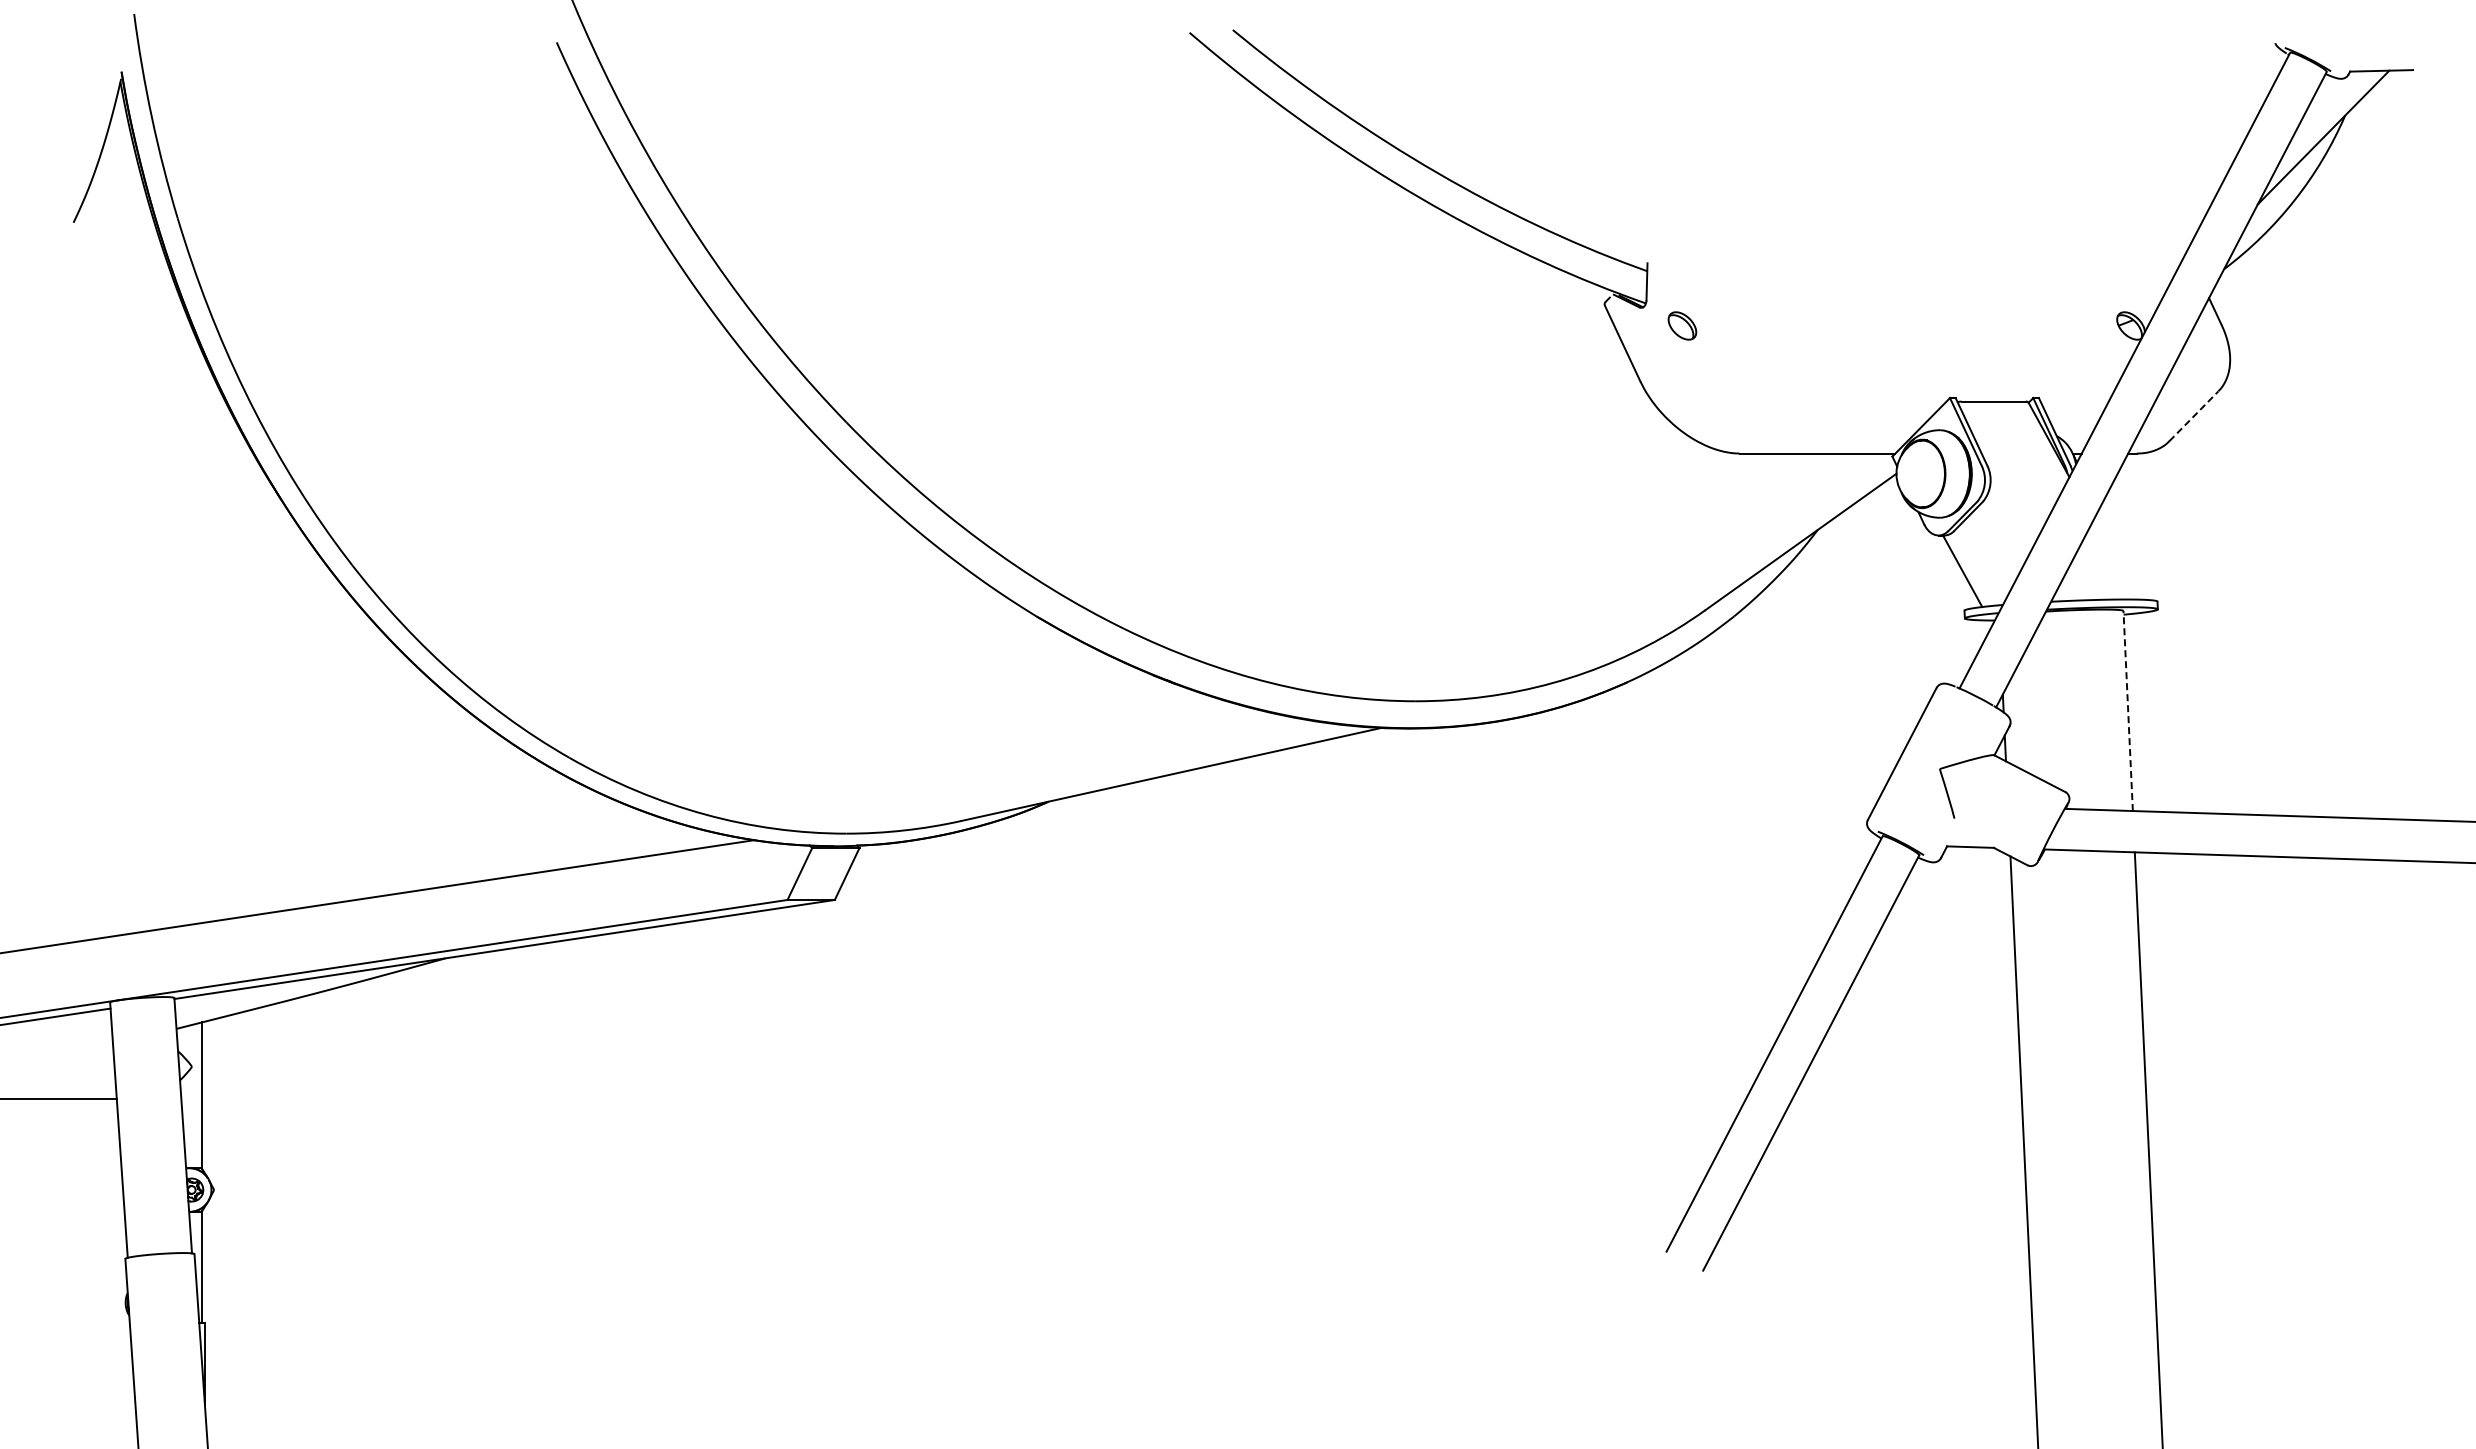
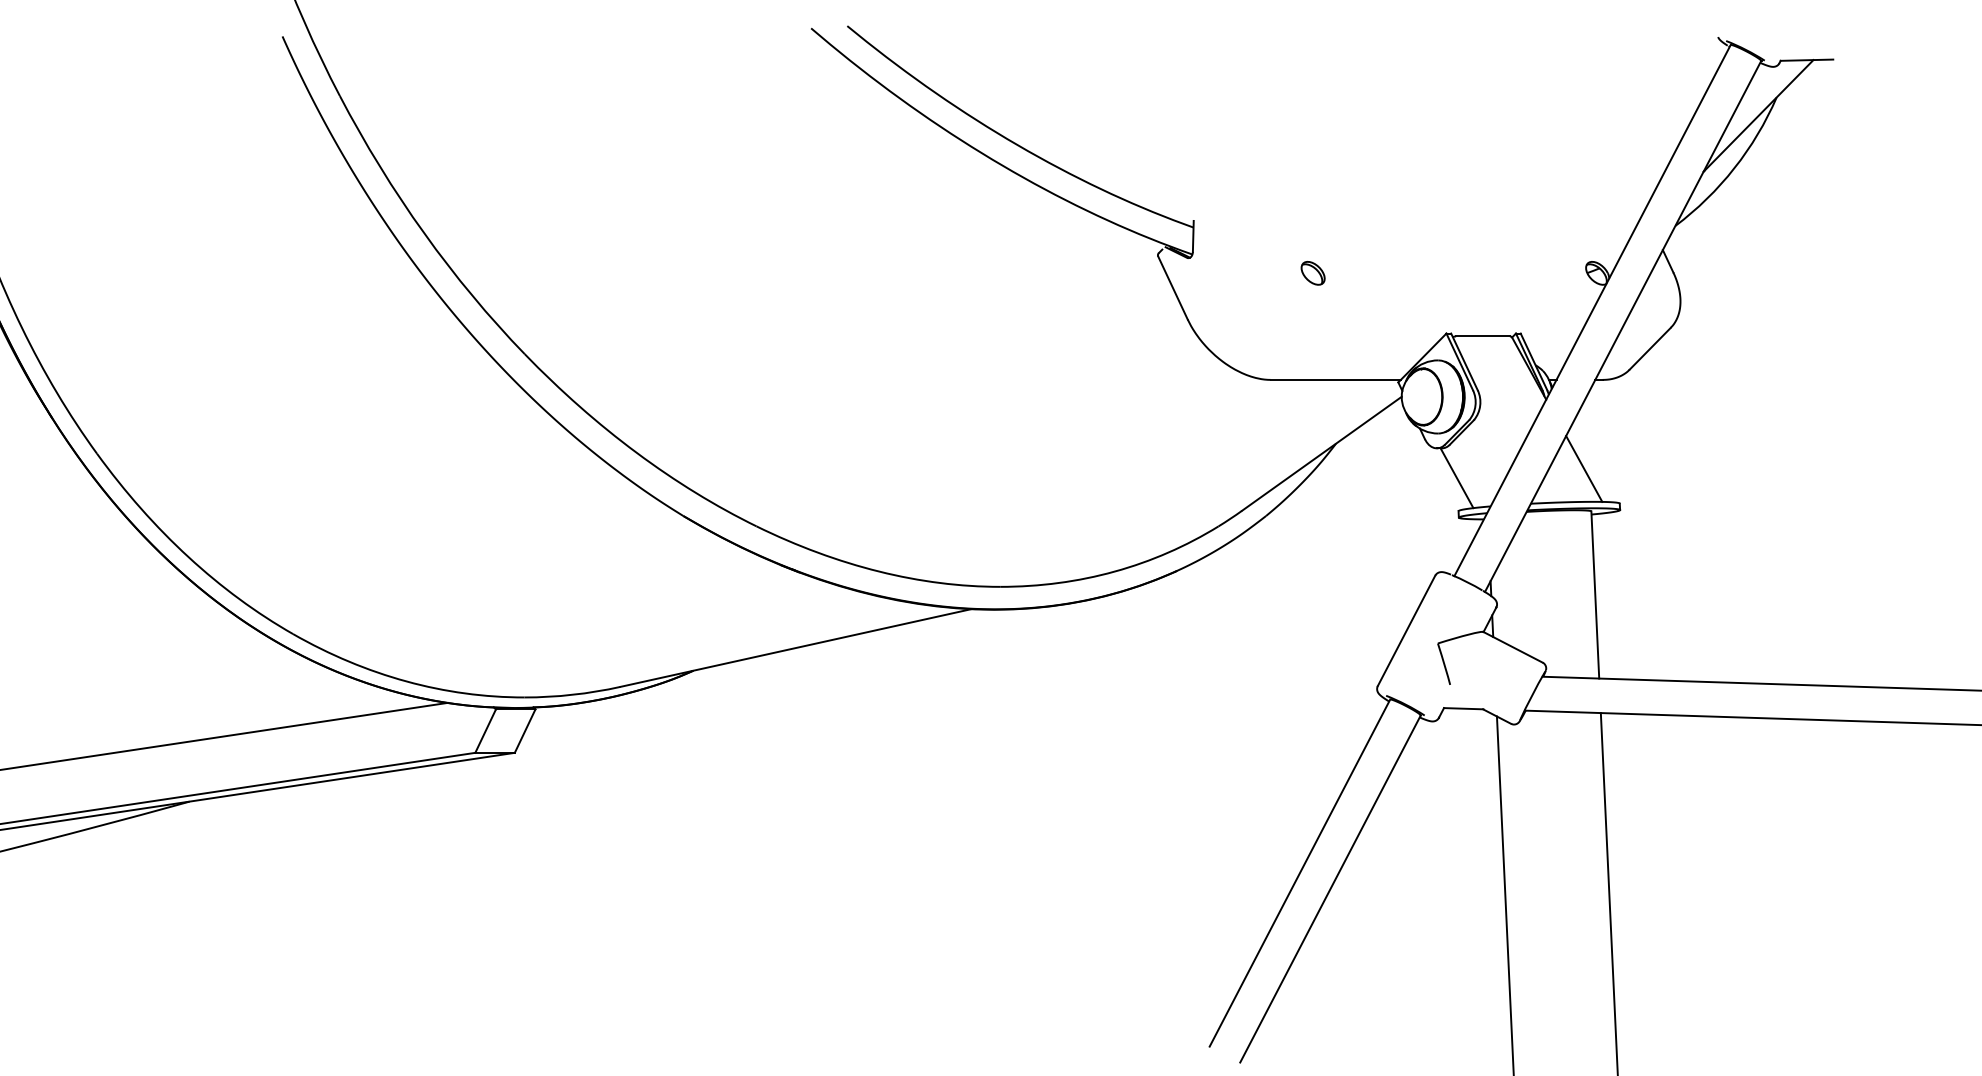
part: (1682, 325) -> (1313, 272), moved
line: (2193, 416) -> (1649, 348), dashed -> solid
line: (2114, 559) -> (1583, 468), added
line: (2128, 710) -> (1595, 594), dashed -> solid

